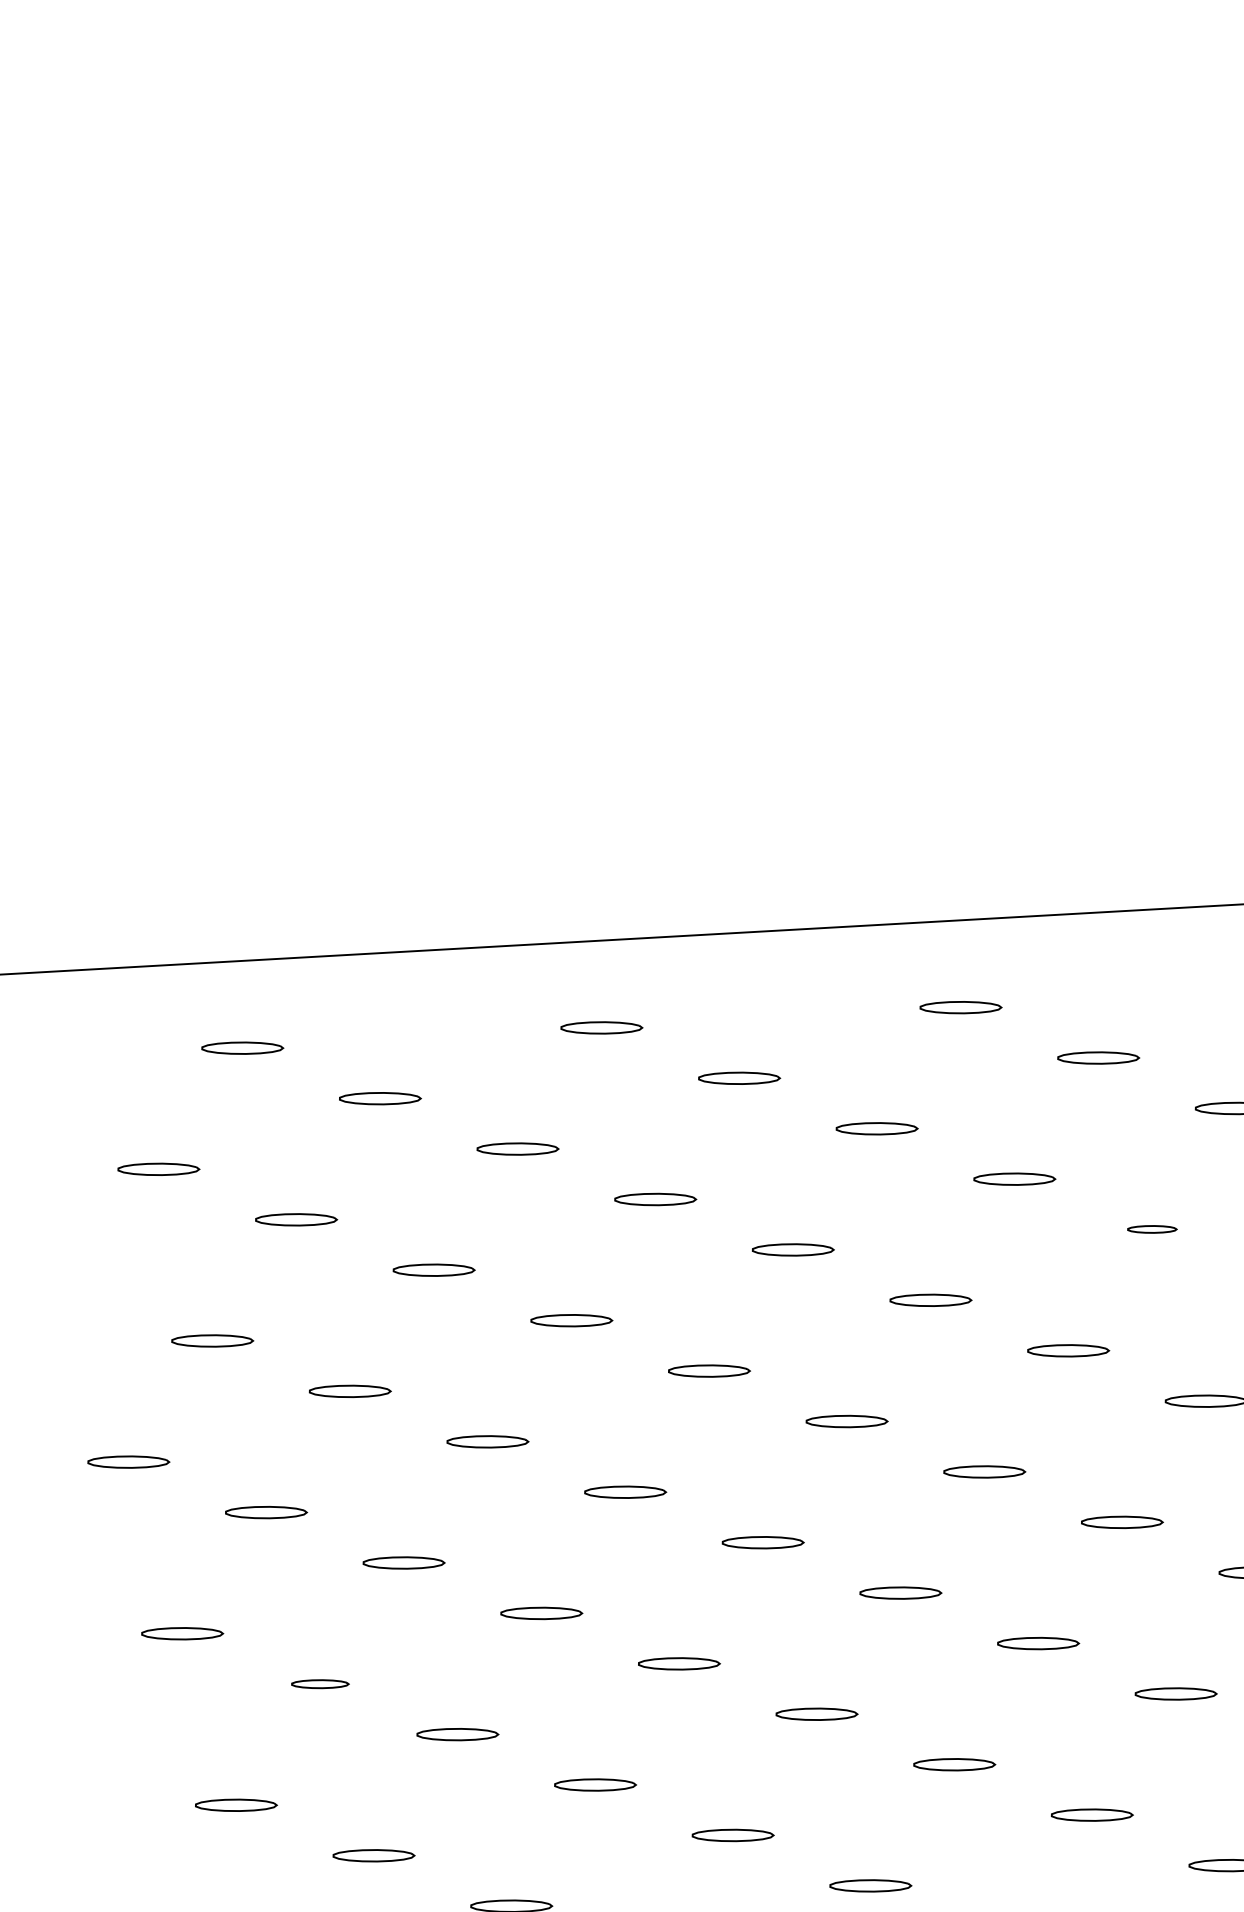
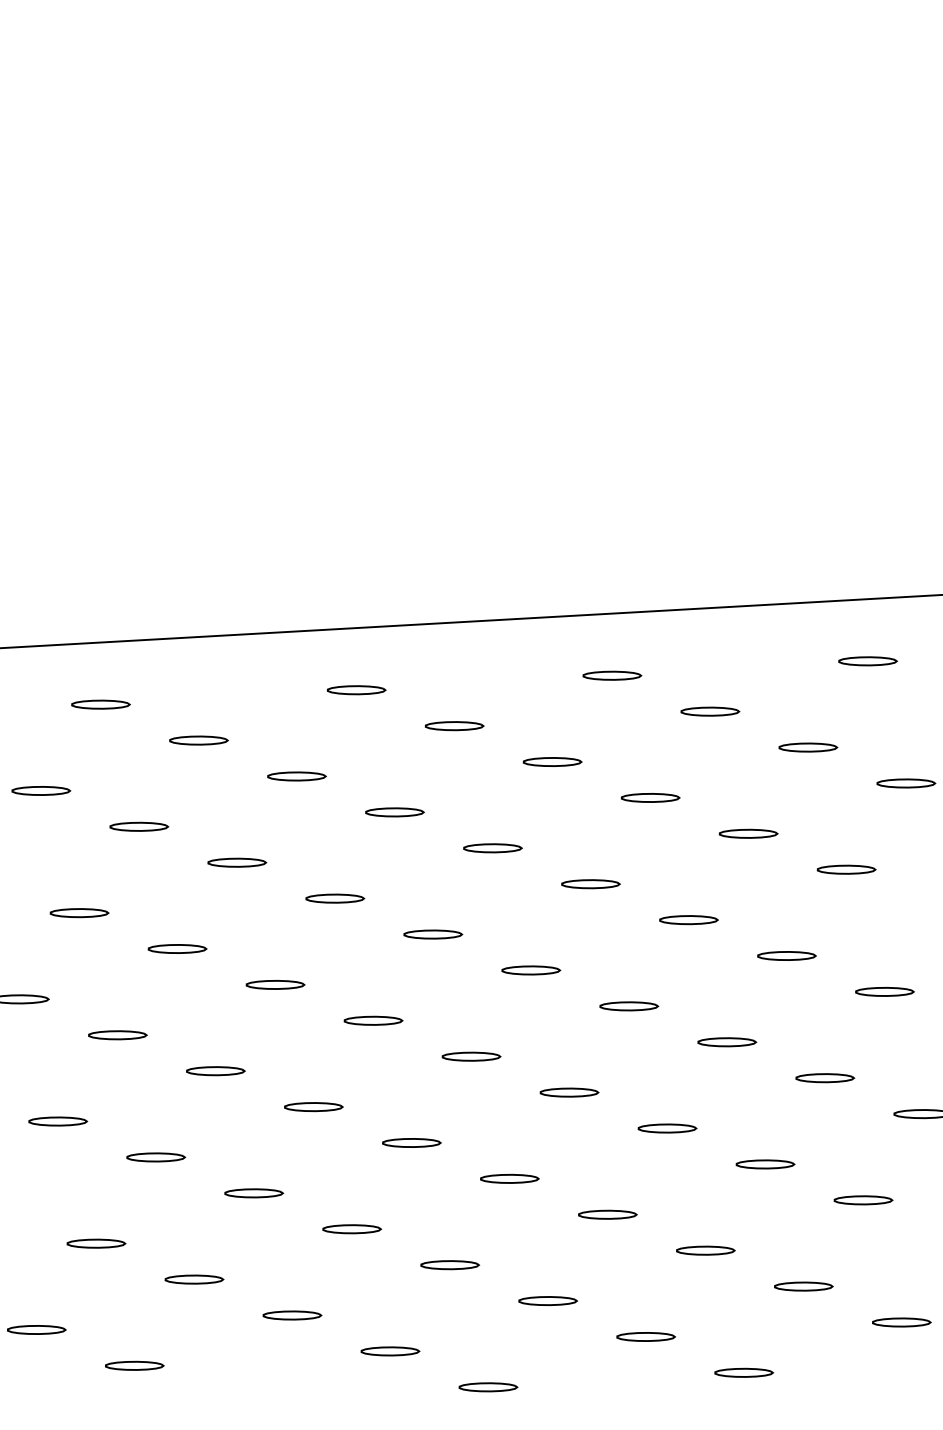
part: (1152, 1229) -> (748, 833), size x1.67
part: (320, 1684) -> (156, 1157), size x1.43

